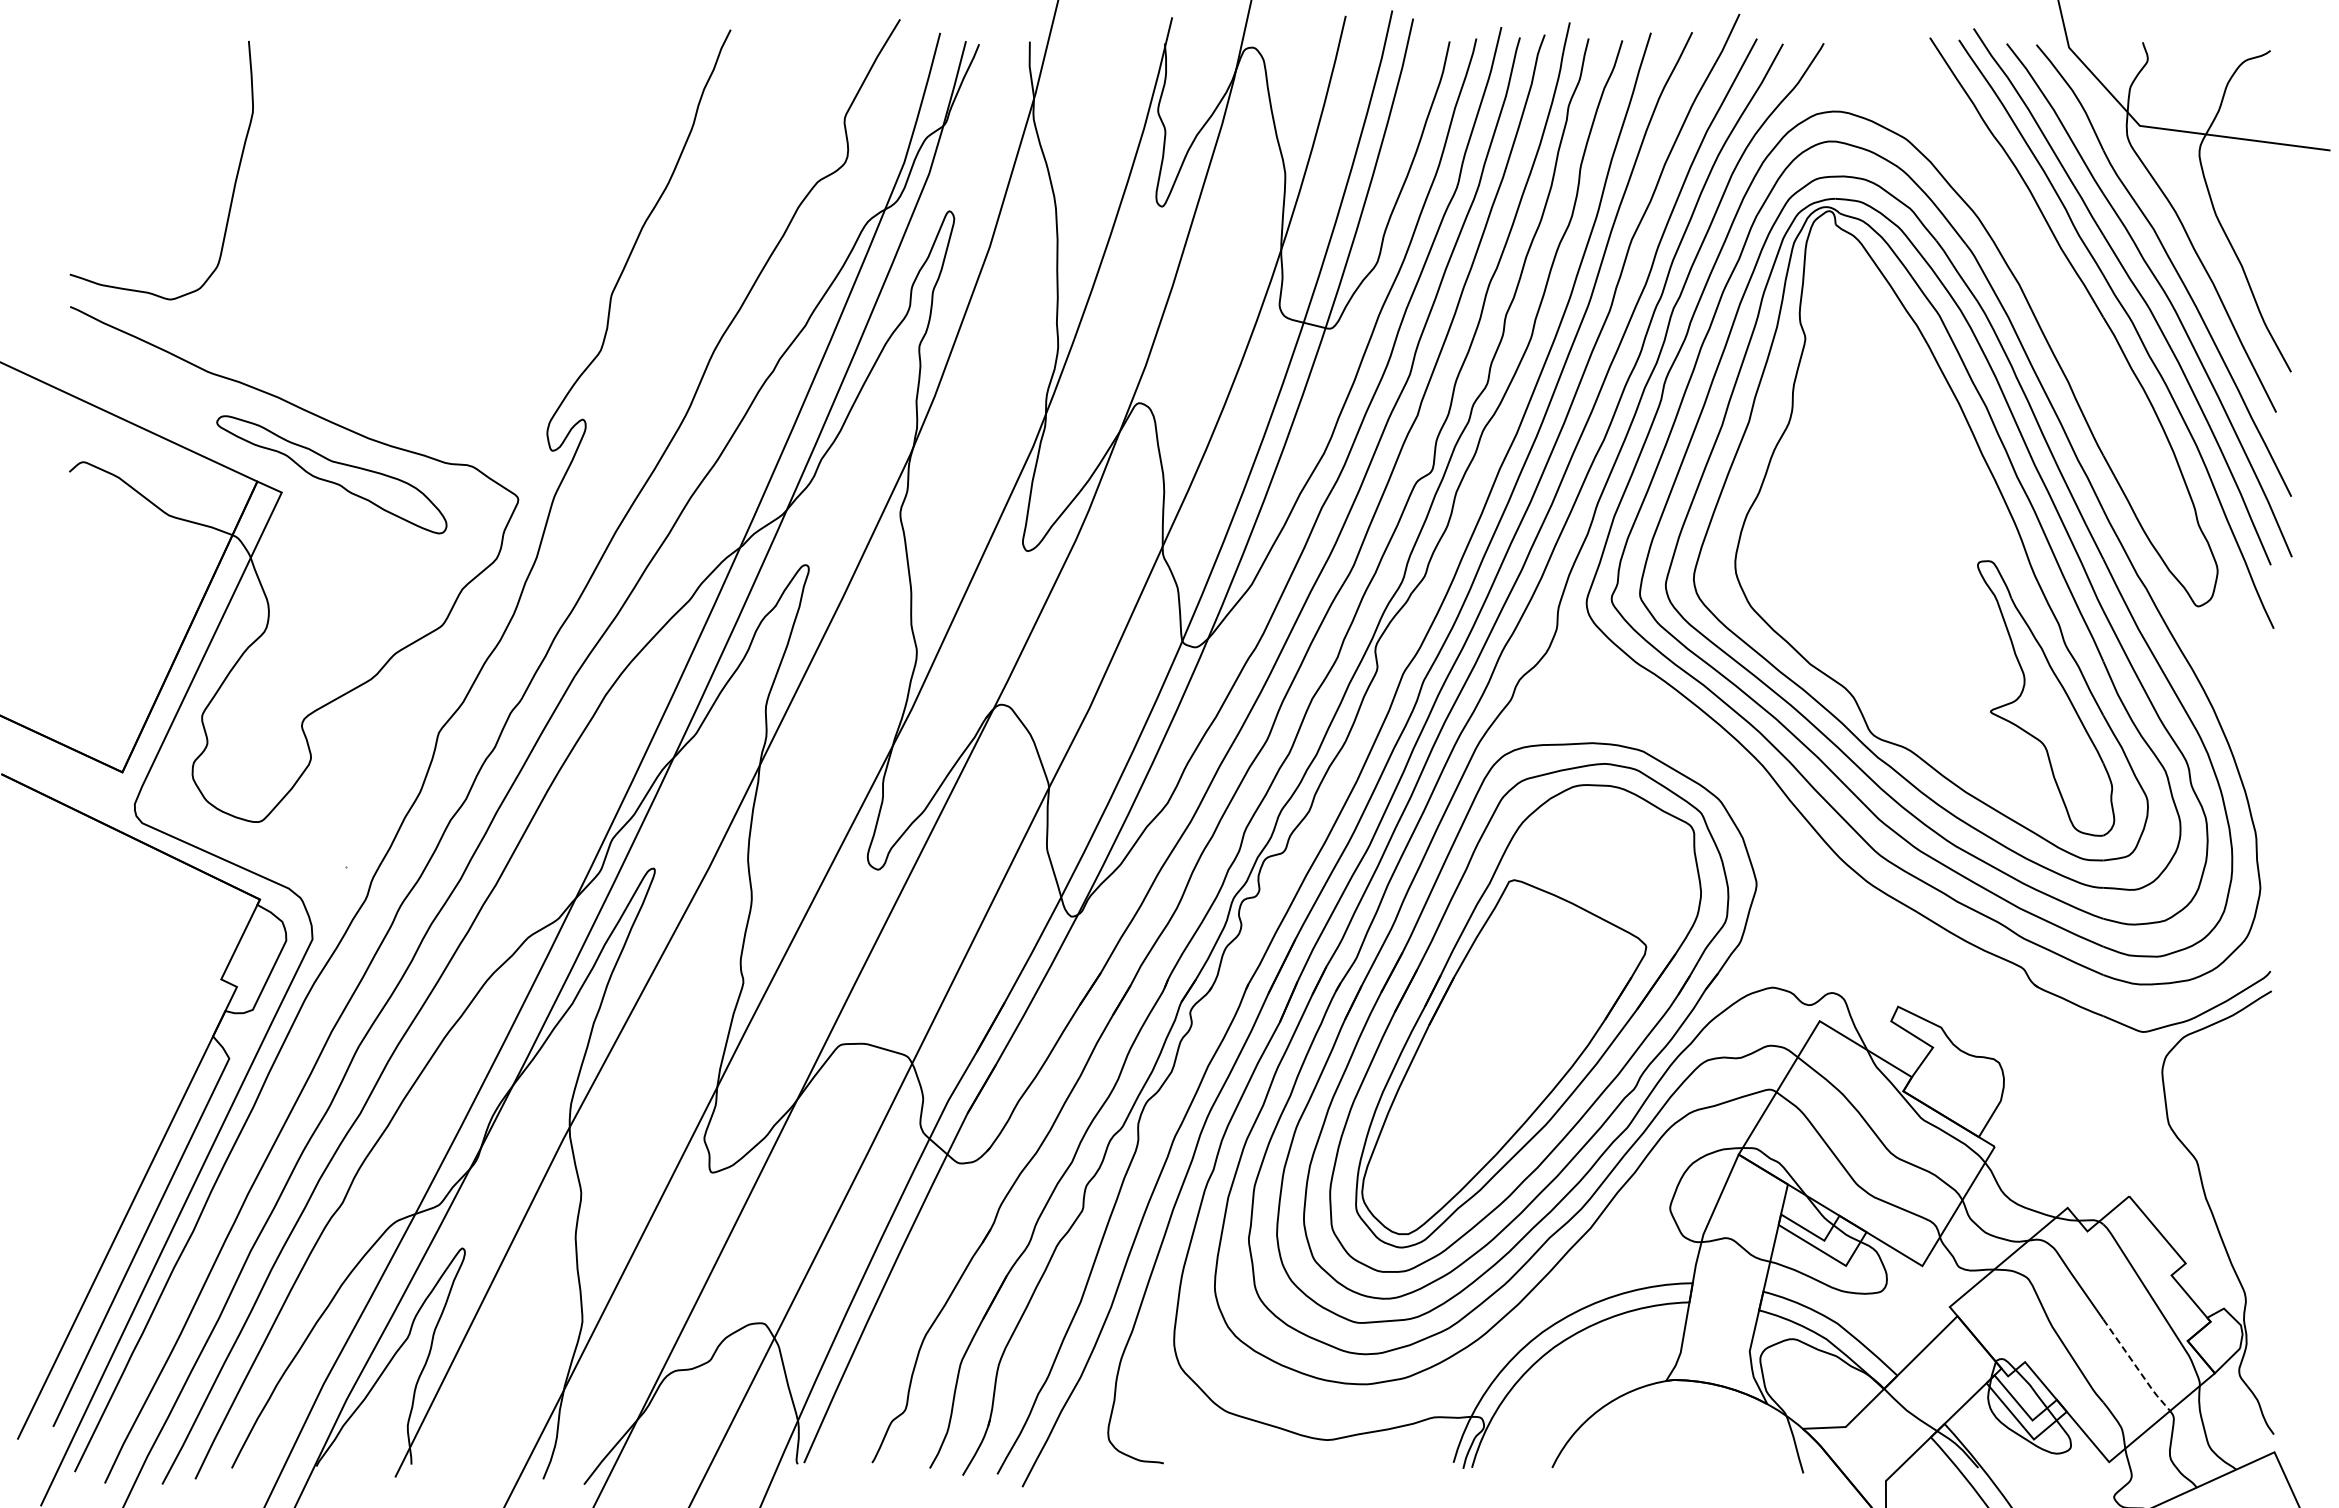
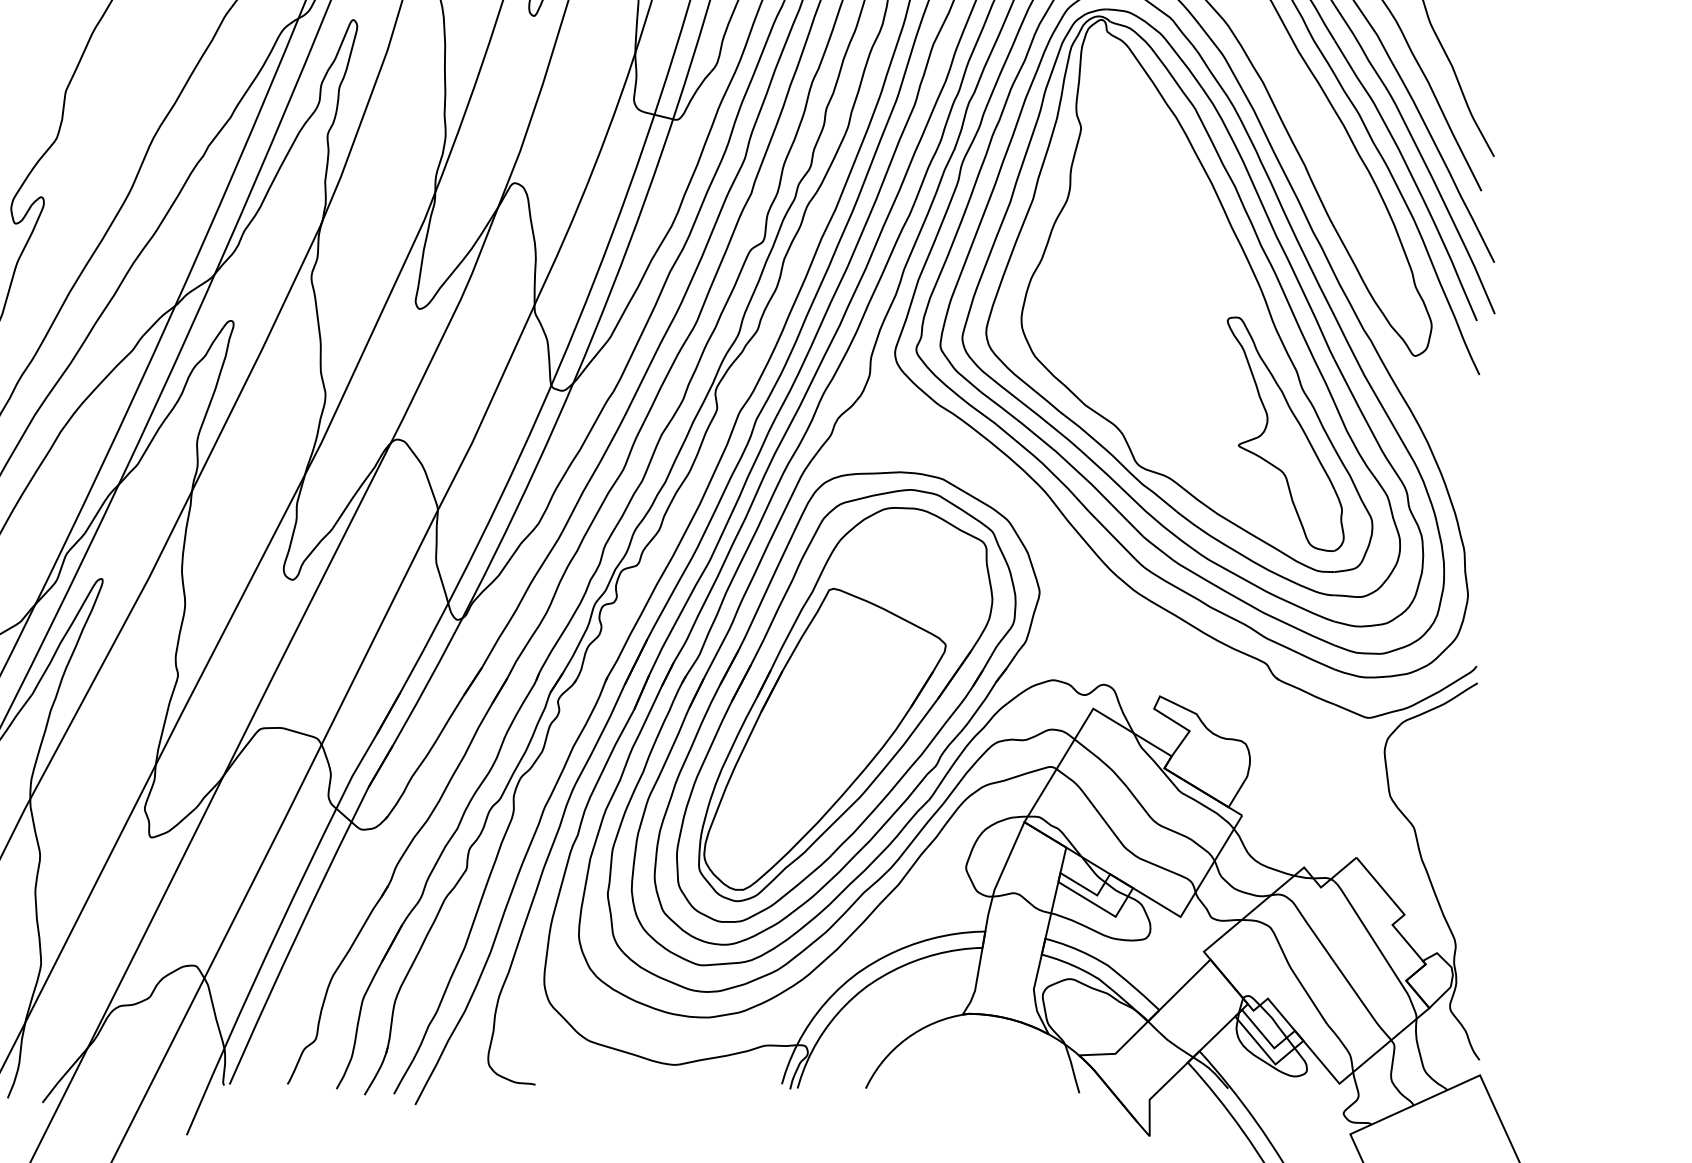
line: (2136, 1367) -> (1362, 1003), dashed -> solid

